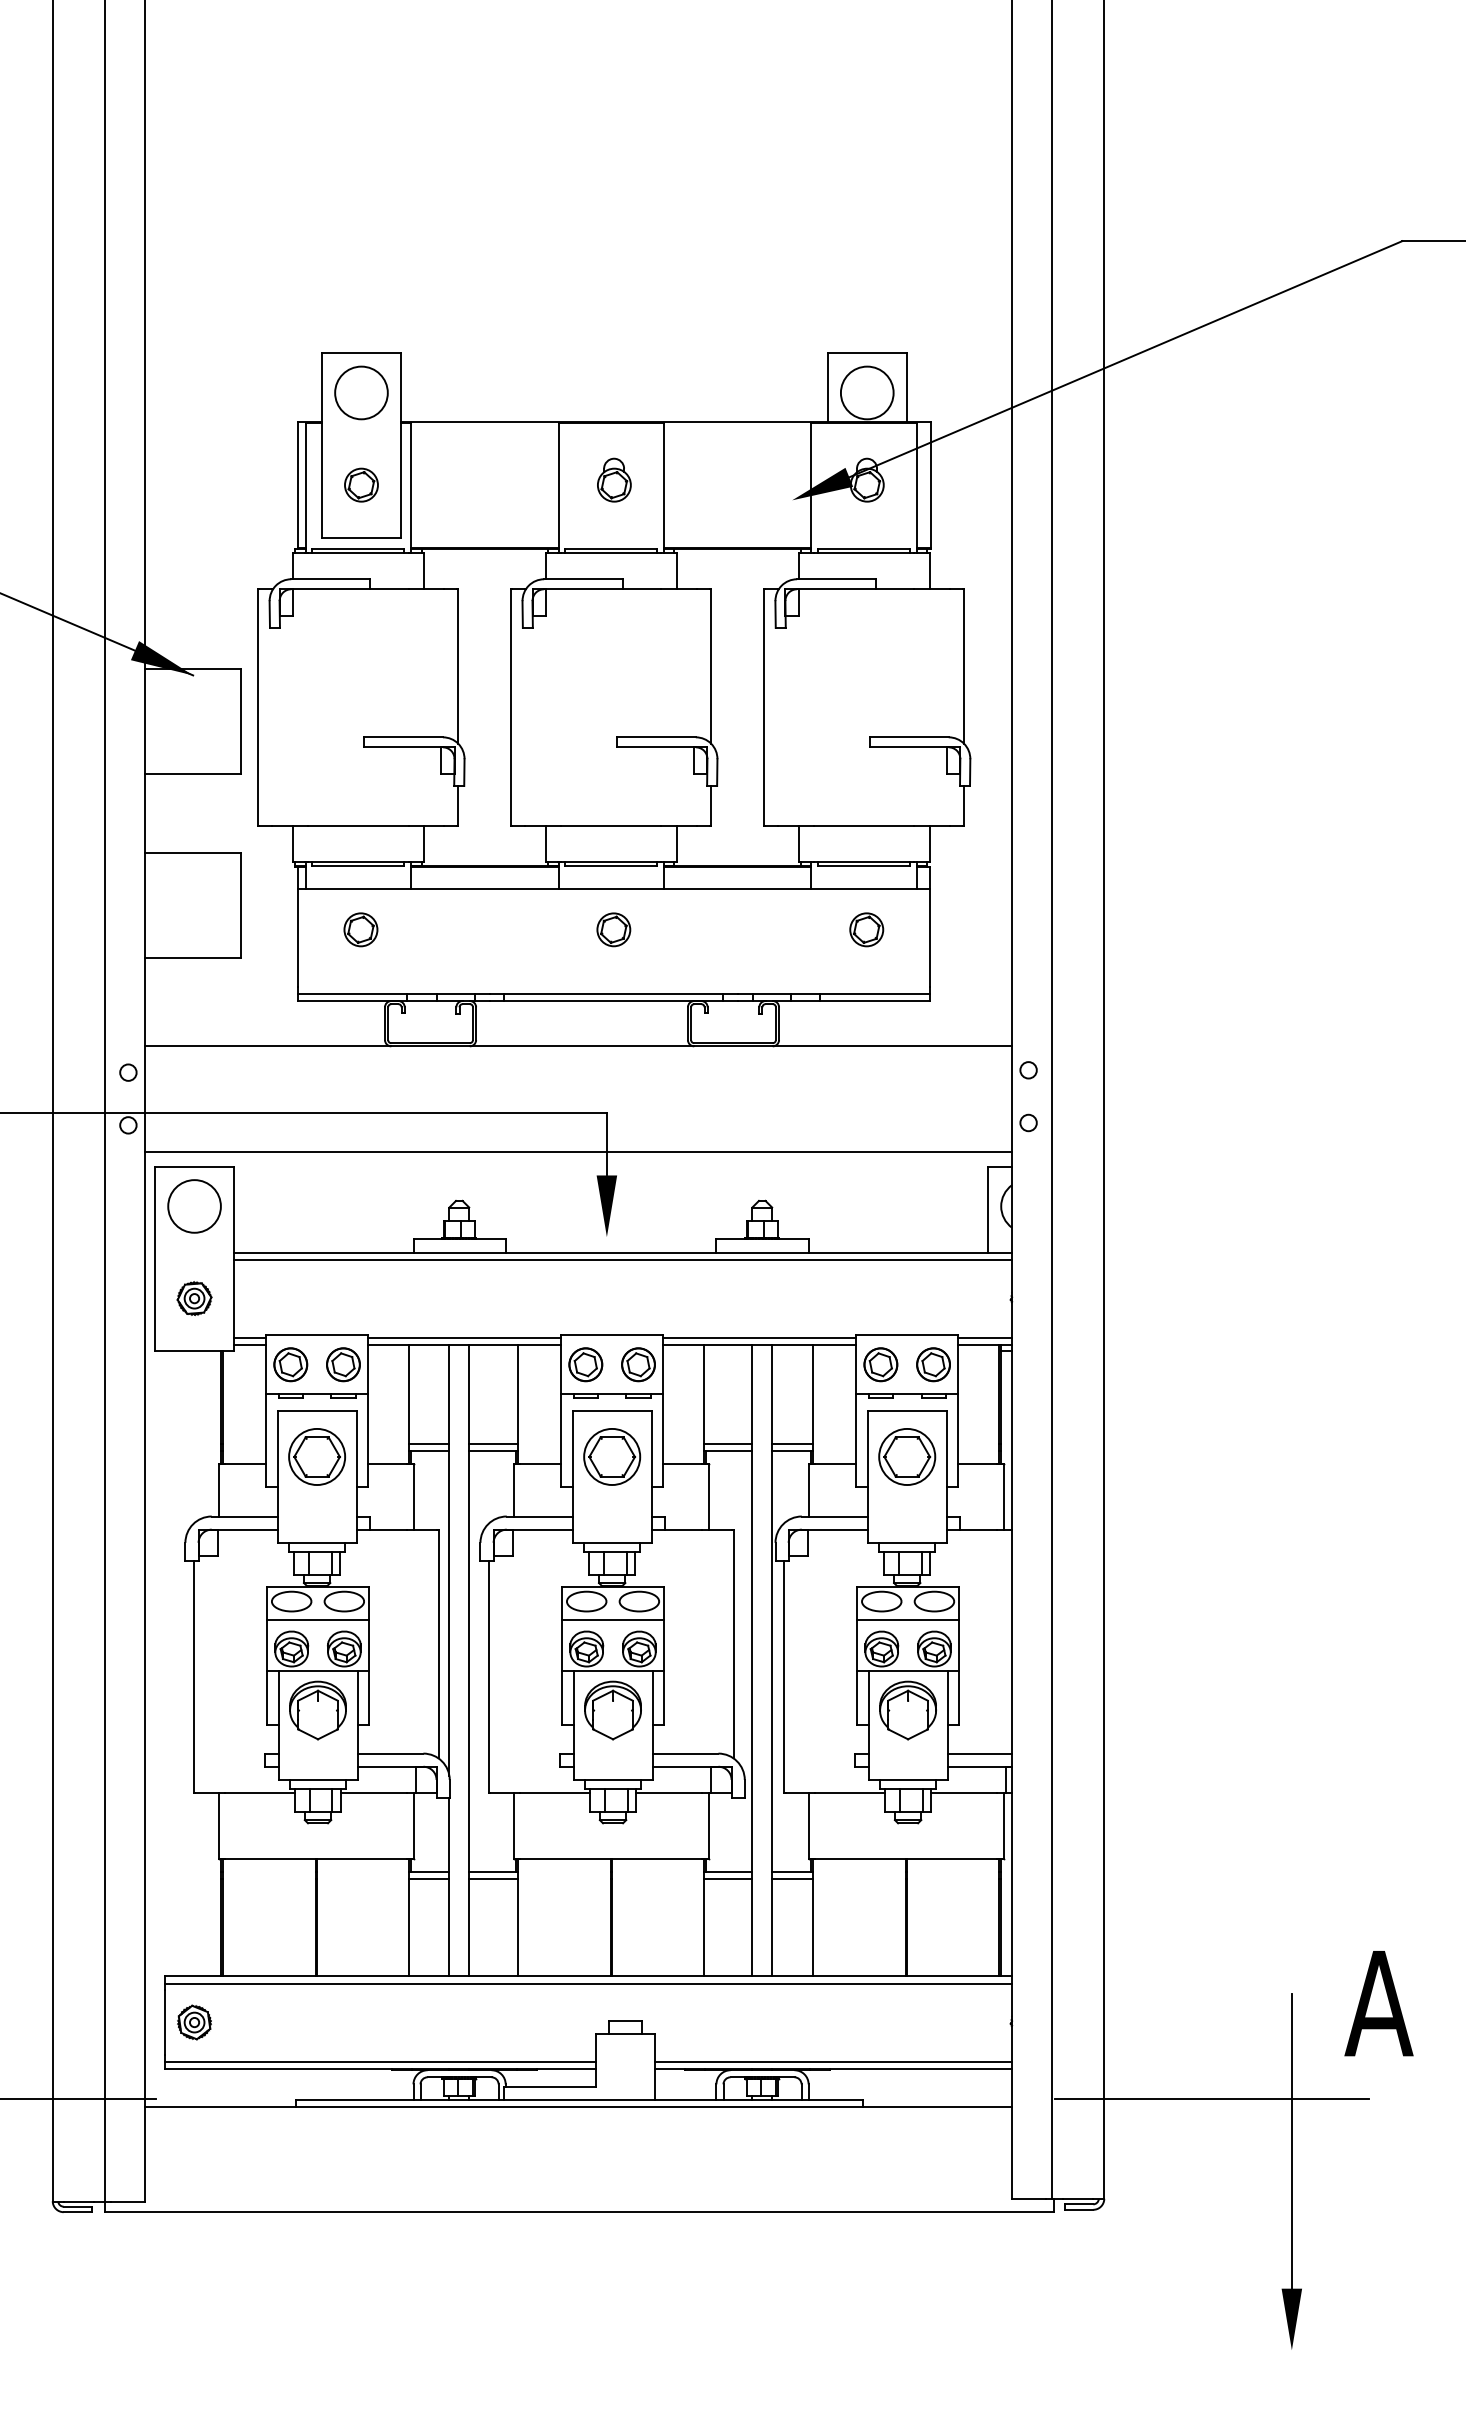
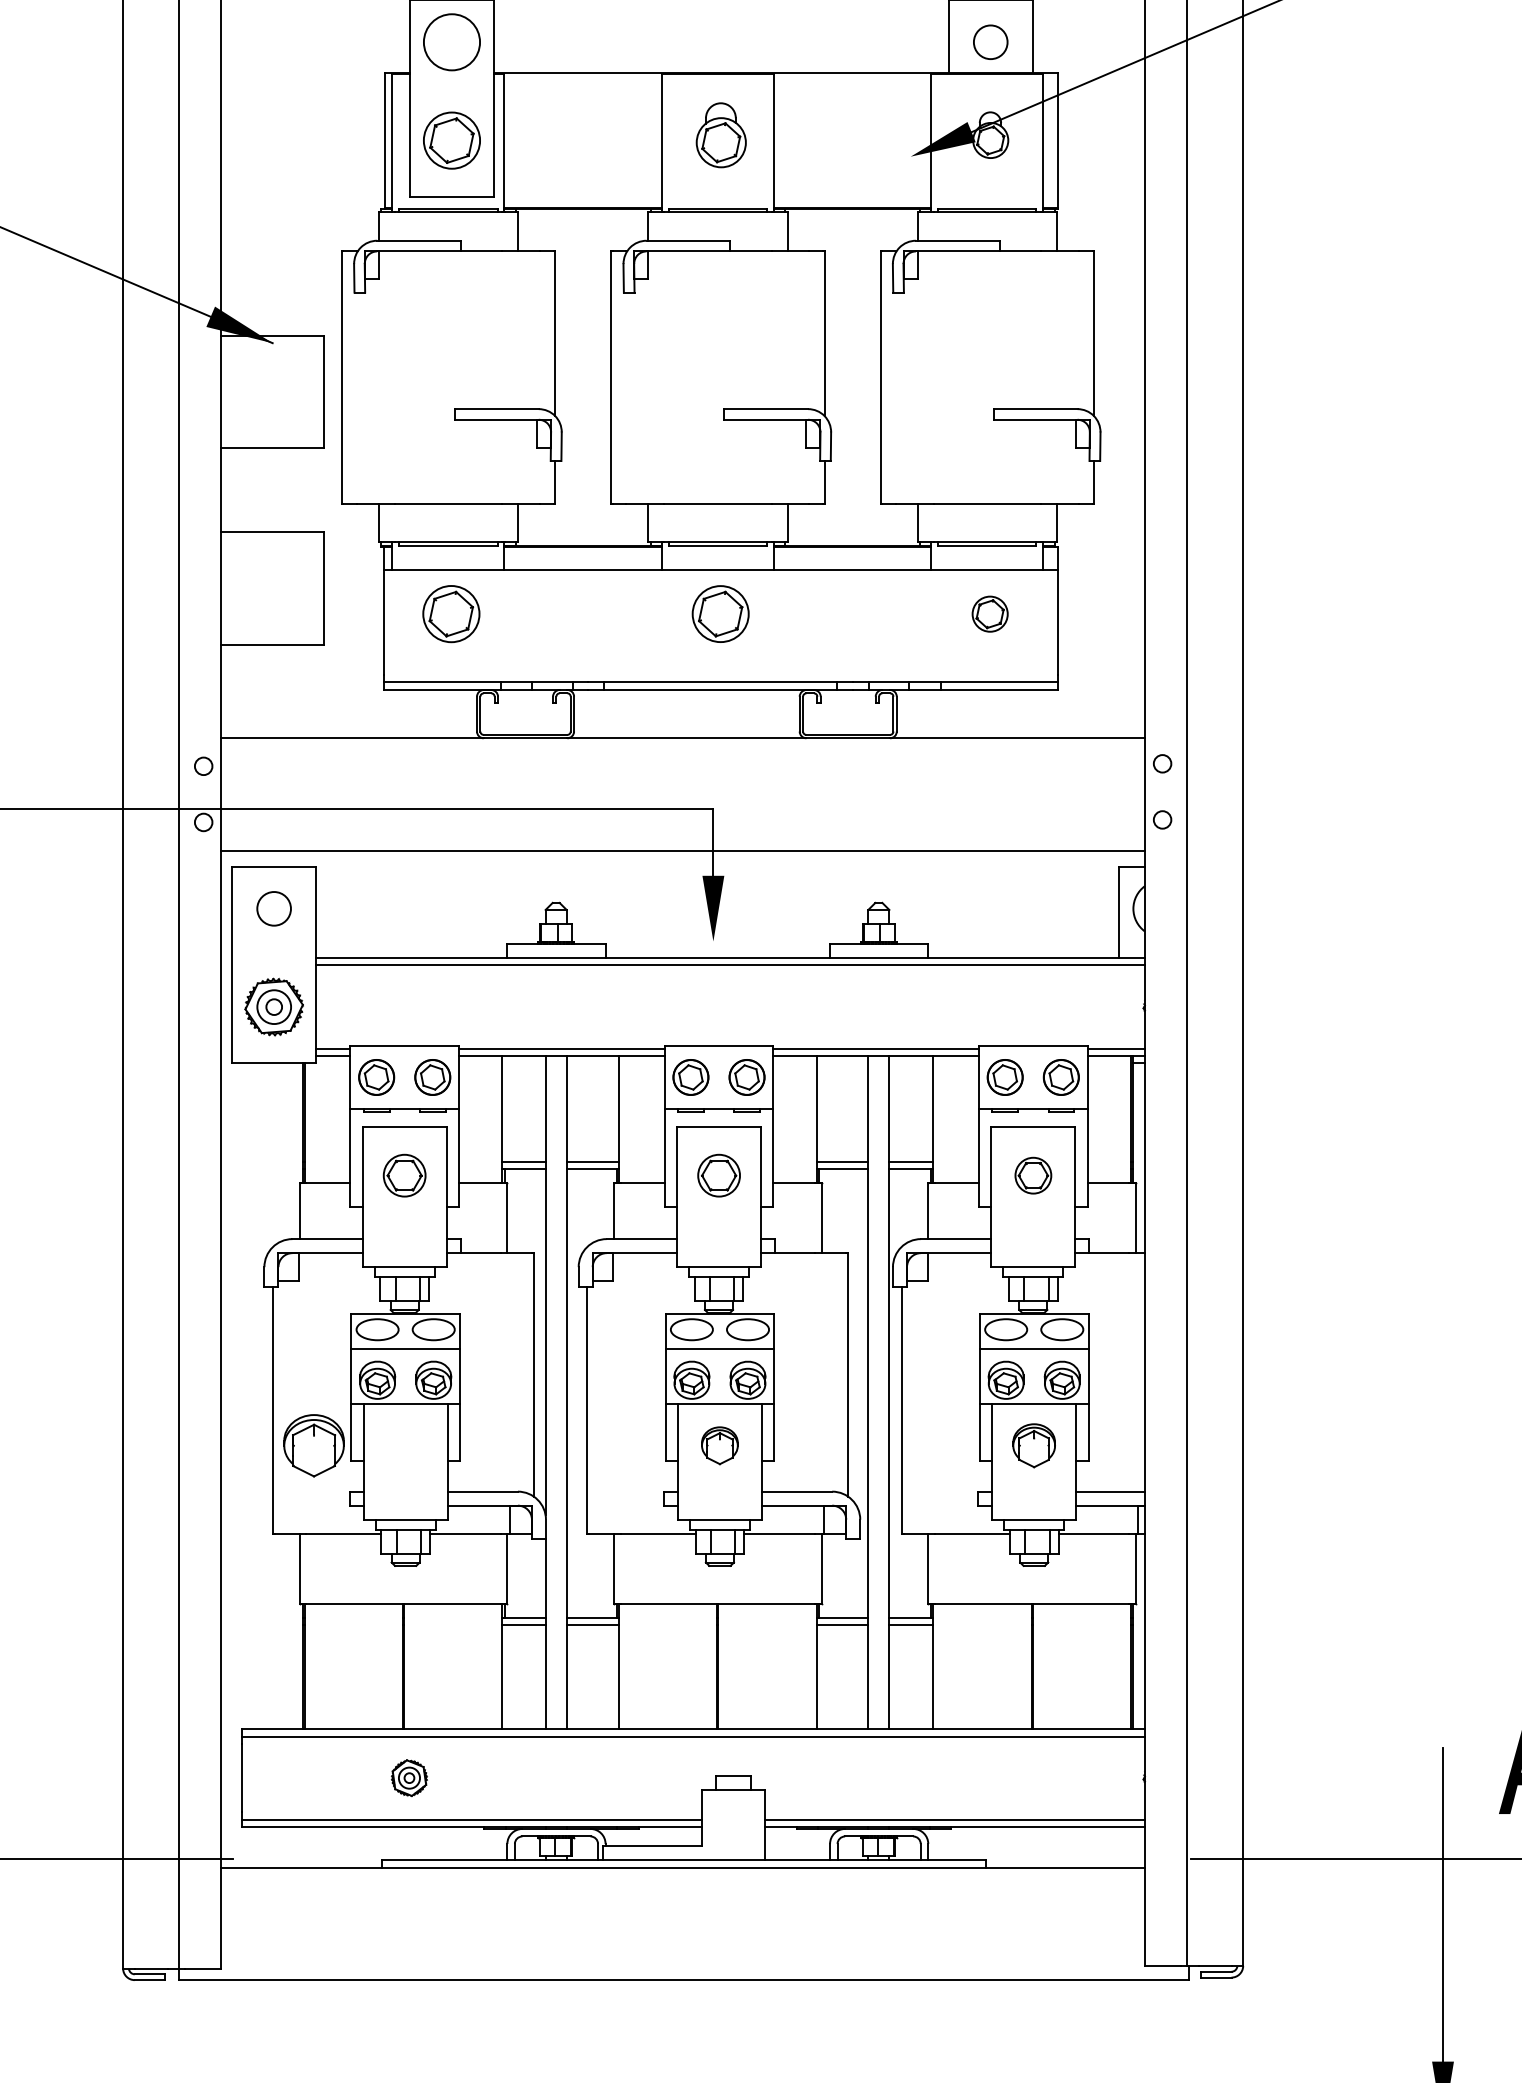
circle: (866, 392) -> (989, 41), size x0.6
part: (614, 479) -> (721, 134), size x1.4
part: (361, 484) -> (451, 139), size x1.6
part: (360, 929) -> (450, 613), size x1.6
part: (613, 929) -> (720, 613), size x1.6
circle: (194, 1206) -> (274, 908), size x0.6
part: (194, 1298) -> (274, 1006), size x1.6
part: (316, 1456) -> (404, 1175), size x0.7
part: (612, 1456) -> (719, 1175), size x0.7
part: (907, 1456) -> (1033, 1175), size x0.6
part: (317, 1710) -> (313, 1445), moved
part: (612, 1710) -> (719, 1445), size x0.6
part: (907, 1710) -> (1033, 1445), size x0.7
part: (194, 2022) -> (409, 1778), moved

